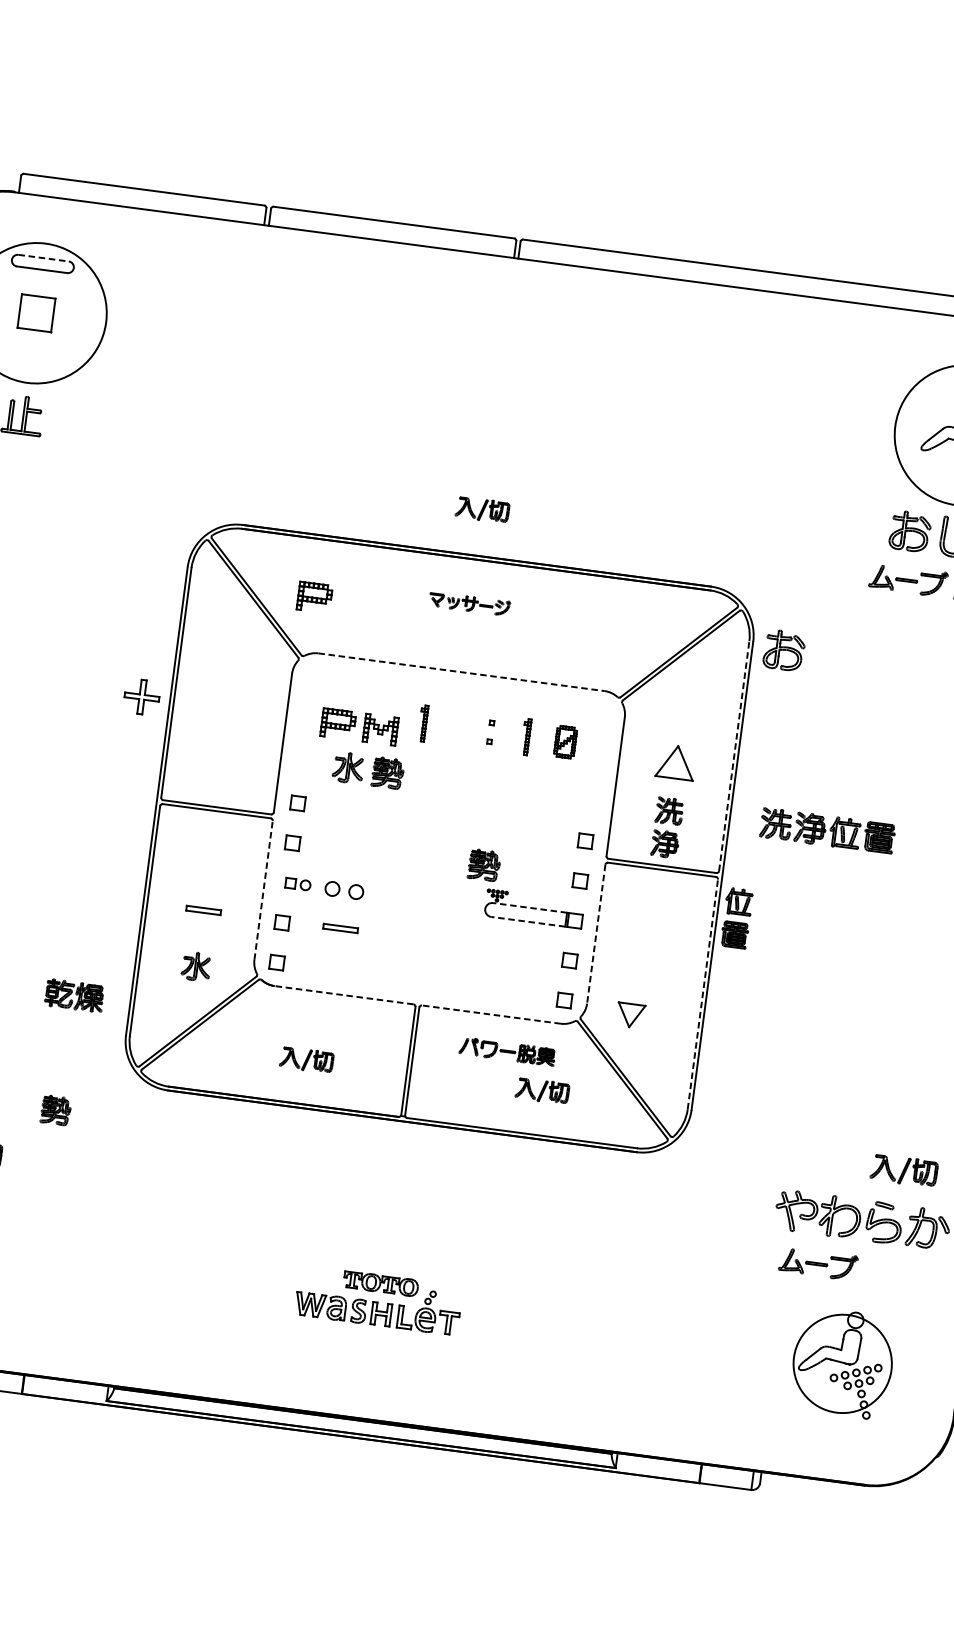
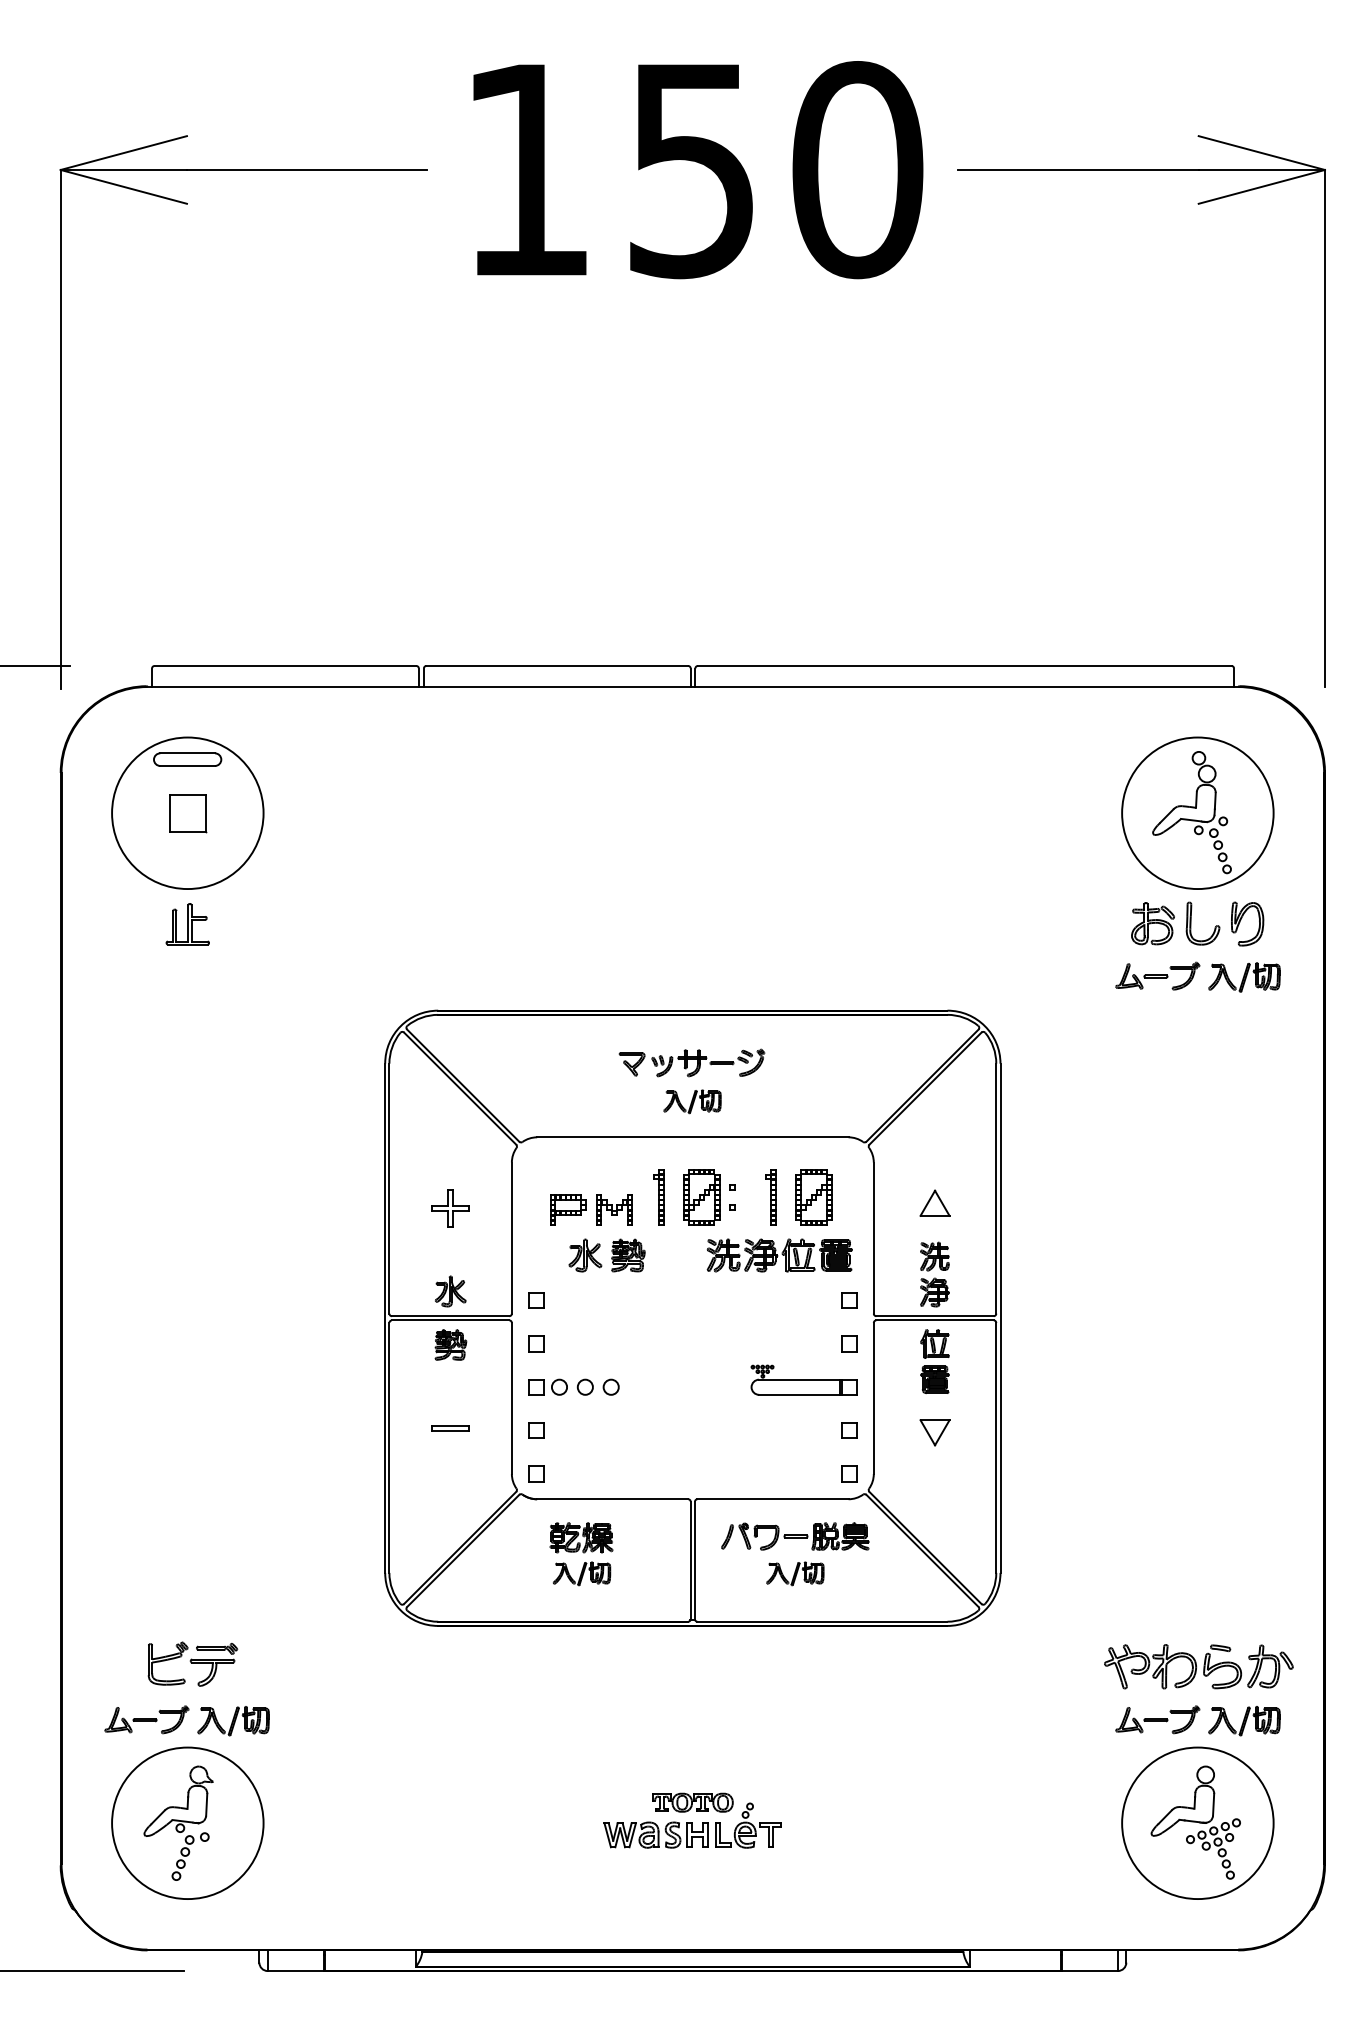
line: (44, 258) -> (188, 753), dashed -> solid
part: (482, 509) -> (692, 1101), moved
part: (314, 596) -> (525, 1077), removed
part: (469, 603) -> (691, 1062), size x1.67
part: (783, 650) -> (1034, 1068), removed
line: (461, 672) -> (692, 1137), dashed -> solid
part: (141, 696) -> (450, 1208), moved
part: (422, 723) -> (658, 1197), size x1.43
part: (462, 728) -> (701, 1197), added
part: (525, 736) -> (770, 1197), size x1.43
part: (565, 742) -> (813, 1197), size x1.67
line: (734, 756) -> (996, 1188), dashed -> solid
part: (675, 761) -> (934, 1202), size x0.71
part: (827, 830) -> (779, 1255), moved
part: (484, 865) -> (744, 1340), removed
part: (297, 883) -> (547, 1386), size x1.43
line: (263, 890) -> (511, 1398), dashed -> solid
line: (529, 907) -> (798, 1379), dashed -> solid
part: (736, 918) -> (934, 1361), moved
line: (527, 921) -> (798, 1394), dashed -> solid
part: (340, 928) -> (599, 1428), removed
line: (595, 934) -> (873, 1398), dashed -> solid
part: (196, 966) -> (450, 1291), moved
line: (703, 994) -> (996, 1447), dashed -> solid
part: (74, 995) -> (581, 1537), moved
line: (343, 995) -> (612, 1499), dashed -> solid
line: (491, 1014) -> (773, 1499), dashed -> solid
part: (630, 1015) -> (934, 1432), moved
part: (507, 1051) -> (795, 1536), size x1.43
part: (542, 1090) -> (795, 1573), moved
part: (55, 1109) -> (450, 1344), moved
part: (904, 1171) -> (1244, 1721), moved
circle: (842, 1364) -> (1197, 1823), size x1.43

